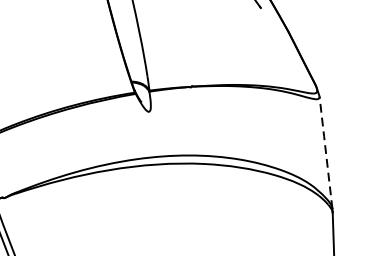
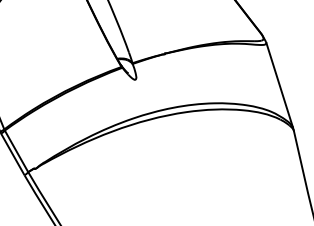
line: (325, 151) -> (279, 84), dashed -> solid

